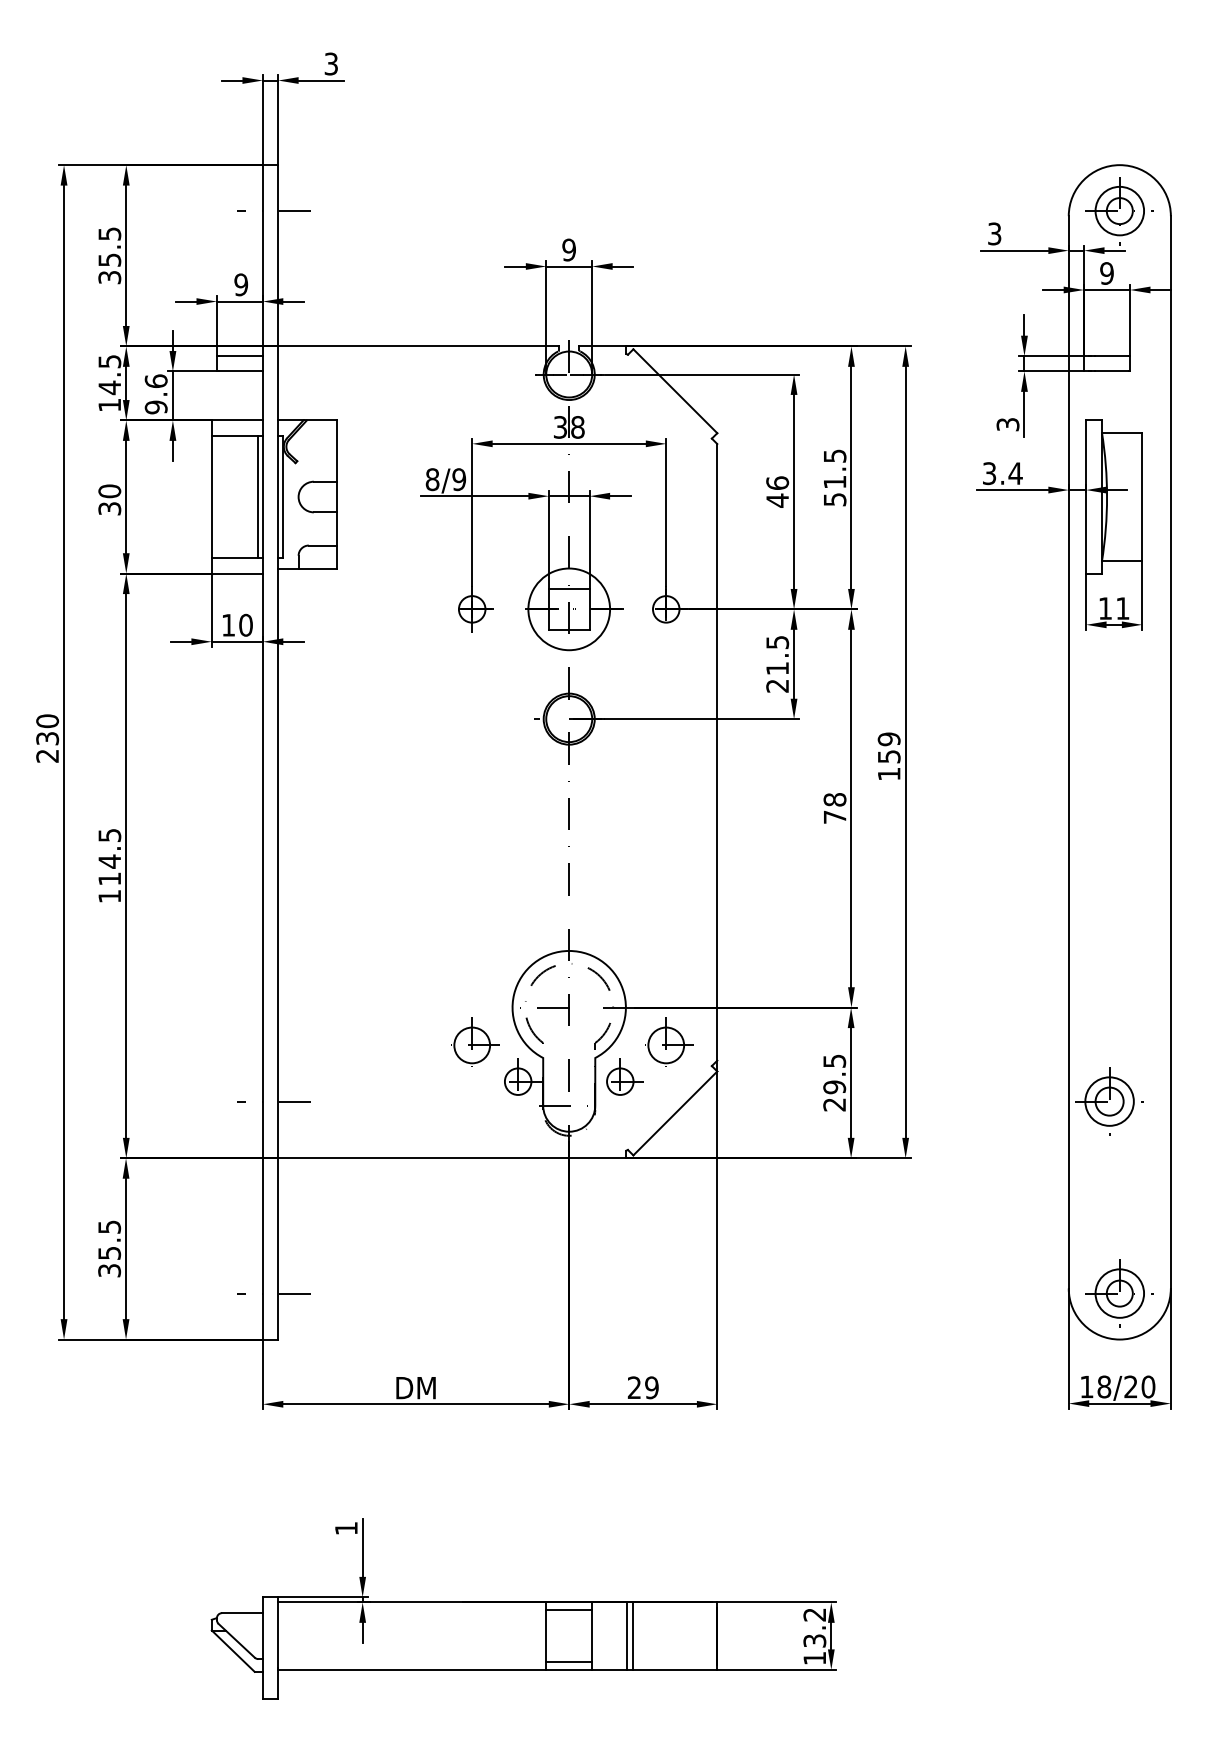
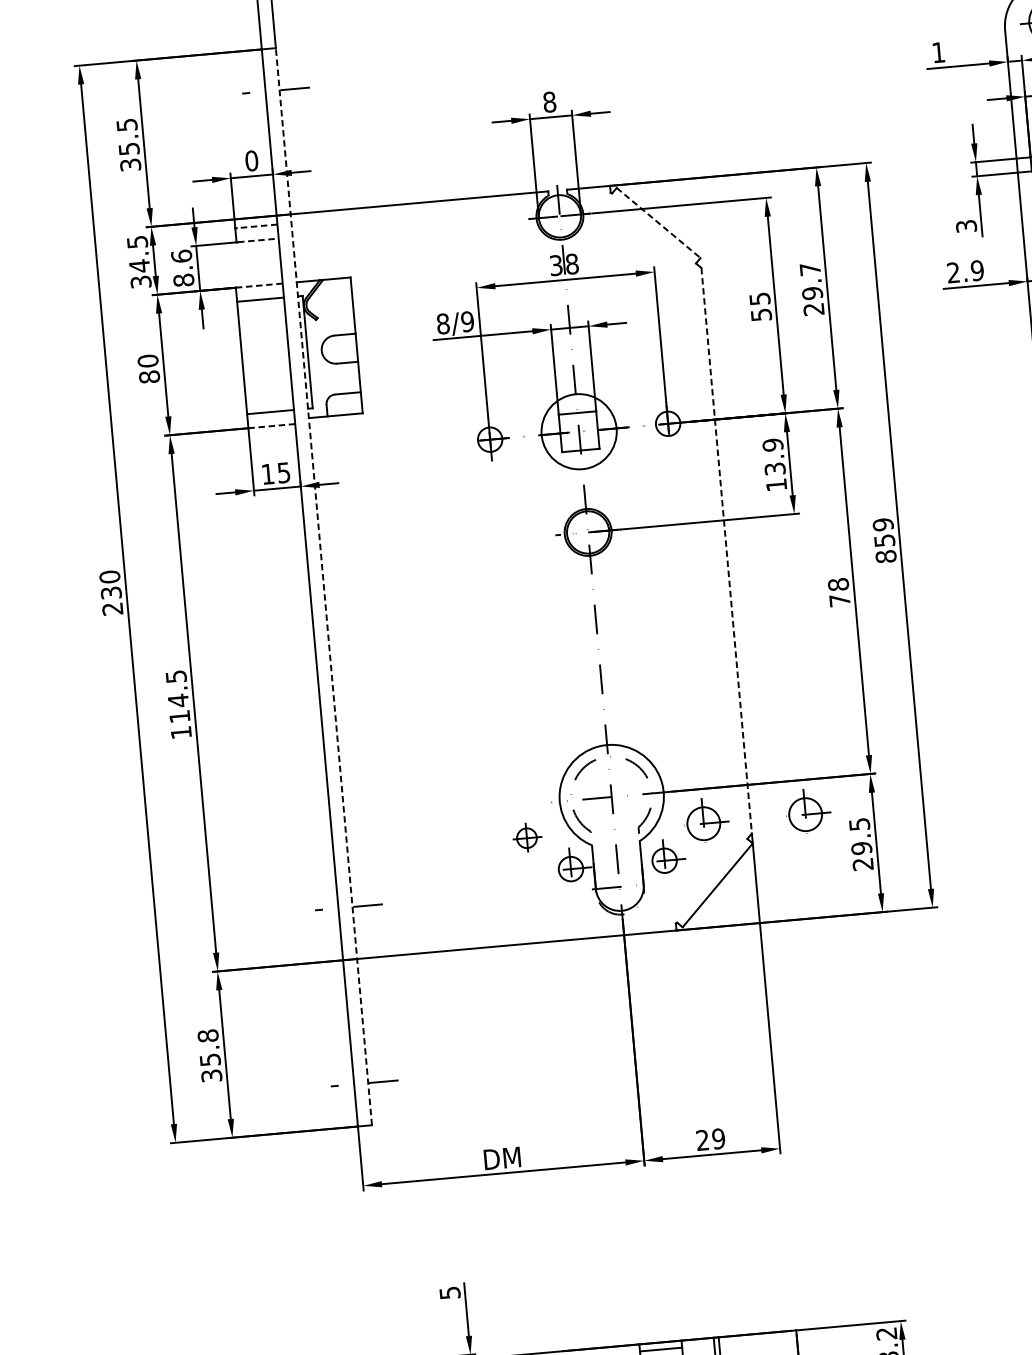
text: (994, 233) -> (938, 52), 3 -> 1
text: (568, 249) -> (549, 101), 9 -> 8
text: (241, 284) -> (251, 160), 9 -> 0
line: (240, 356) -> (256, 226), solid -> dashed
line: (241, 371) -> (259, 240), solid -> dashed
line: (675, 391) -> (658, 223), solid -> dashed
text: (109, 404) -> (140, 281), 14.5 -> 34.5
text: (156, 407) -> (184, 280), 9.6 -> 8.6
line: (237, 420) -> (259, 285), solid -> dashed
text: (1002, 473) -> (965, 271), 3.4 -> 2.9
text: (834, 477) -> (811, 289), 51.5 -> 29.7
text: (777, 491) -> (760, 306), 46 -> 55
line: (257, 496) -> (284, 353), removed
text: (109, 508) -> (149, 376), 30 -> 80
line: (237, 573) -> (271, 425), solid -> dashed
text: (245, 624) -> (283, 472), 10 -> 15
text: (777, 663) -> (774, 464), 21.5 -> 13.9
line: (278, 751) -> (324, 585), solid -> dashed
line: (717, 752) -> (726, 550), solid -> dashed
text: (888, 773) -> (885, 556), 159 -> 859
part: (475, 1041) -> (528, 835), size x0.6
part: (780, 1041) -> (808, 810), added
text: (109, 1226) -> (208, 1035), 35.5 -> 35.8
text: (346, 1528) -> (450, 1292), 1 -> 5

